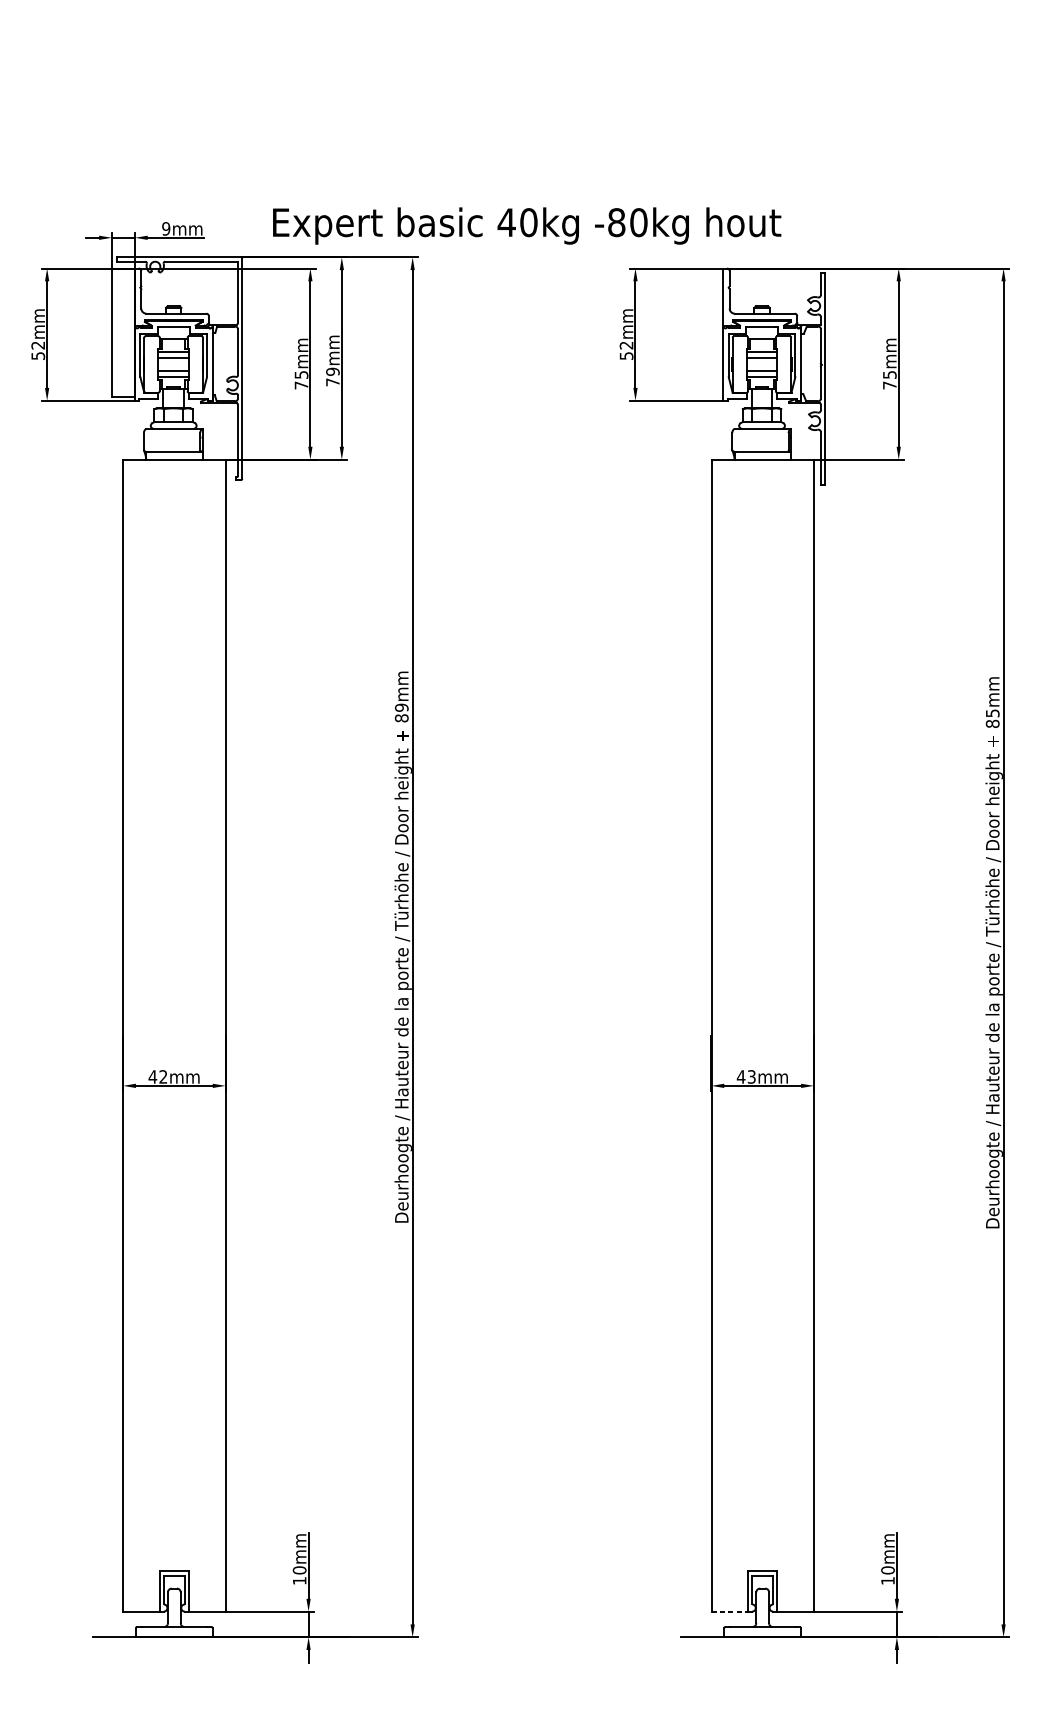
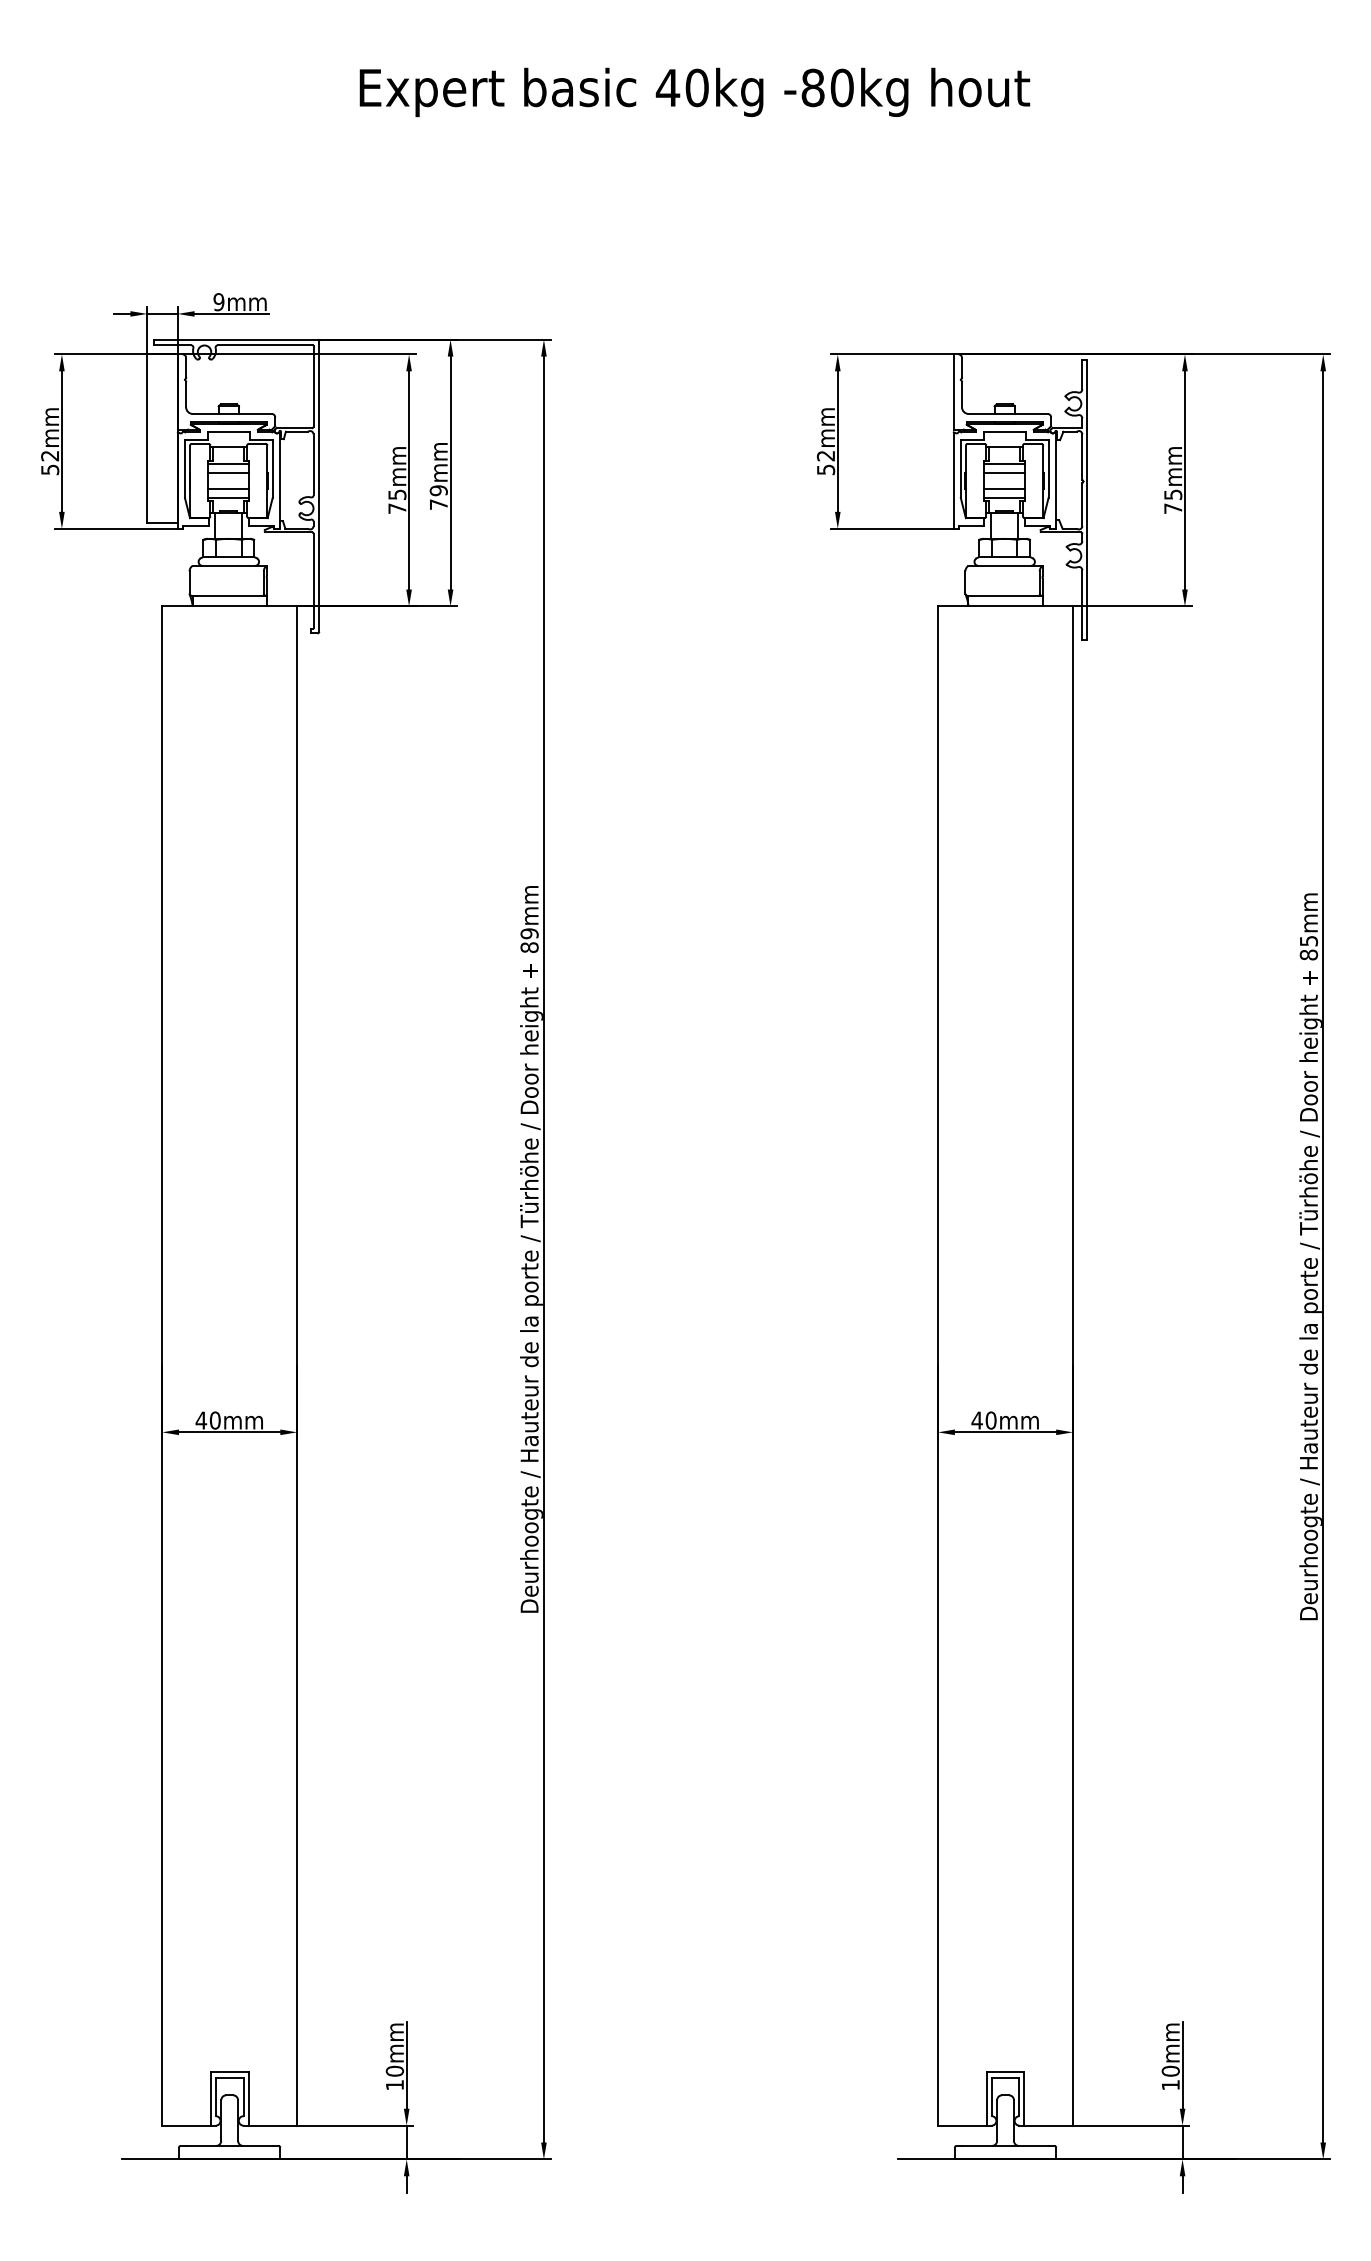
text: (526, 226) -> (694, 92), moved
text: (162, 1076) -> (214, 1420), 42mm -> 40mm
text: (751, 1076) -> (990, 1420), 43mm -> 40mm
line: (730, 1611) -> (962, 2125), dashed -> solid

